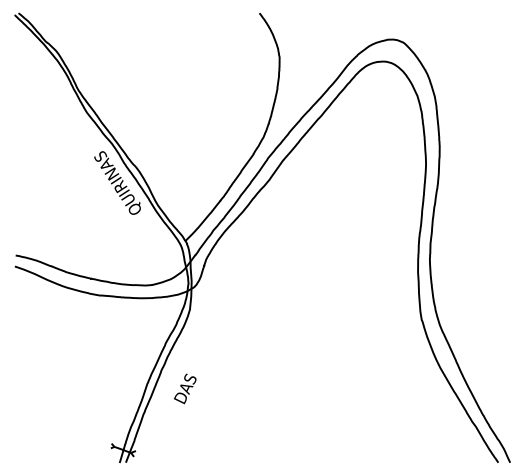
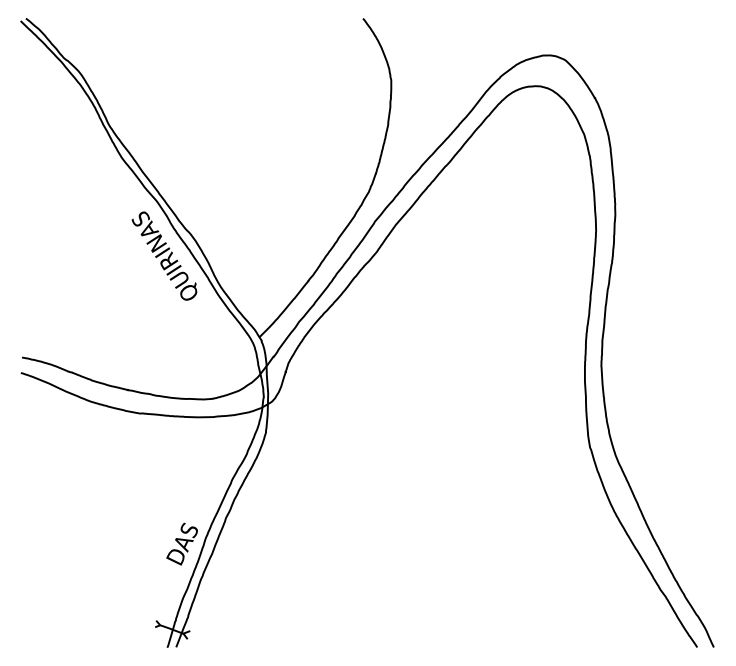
text: (184, 388) -> (181, 543), moved

